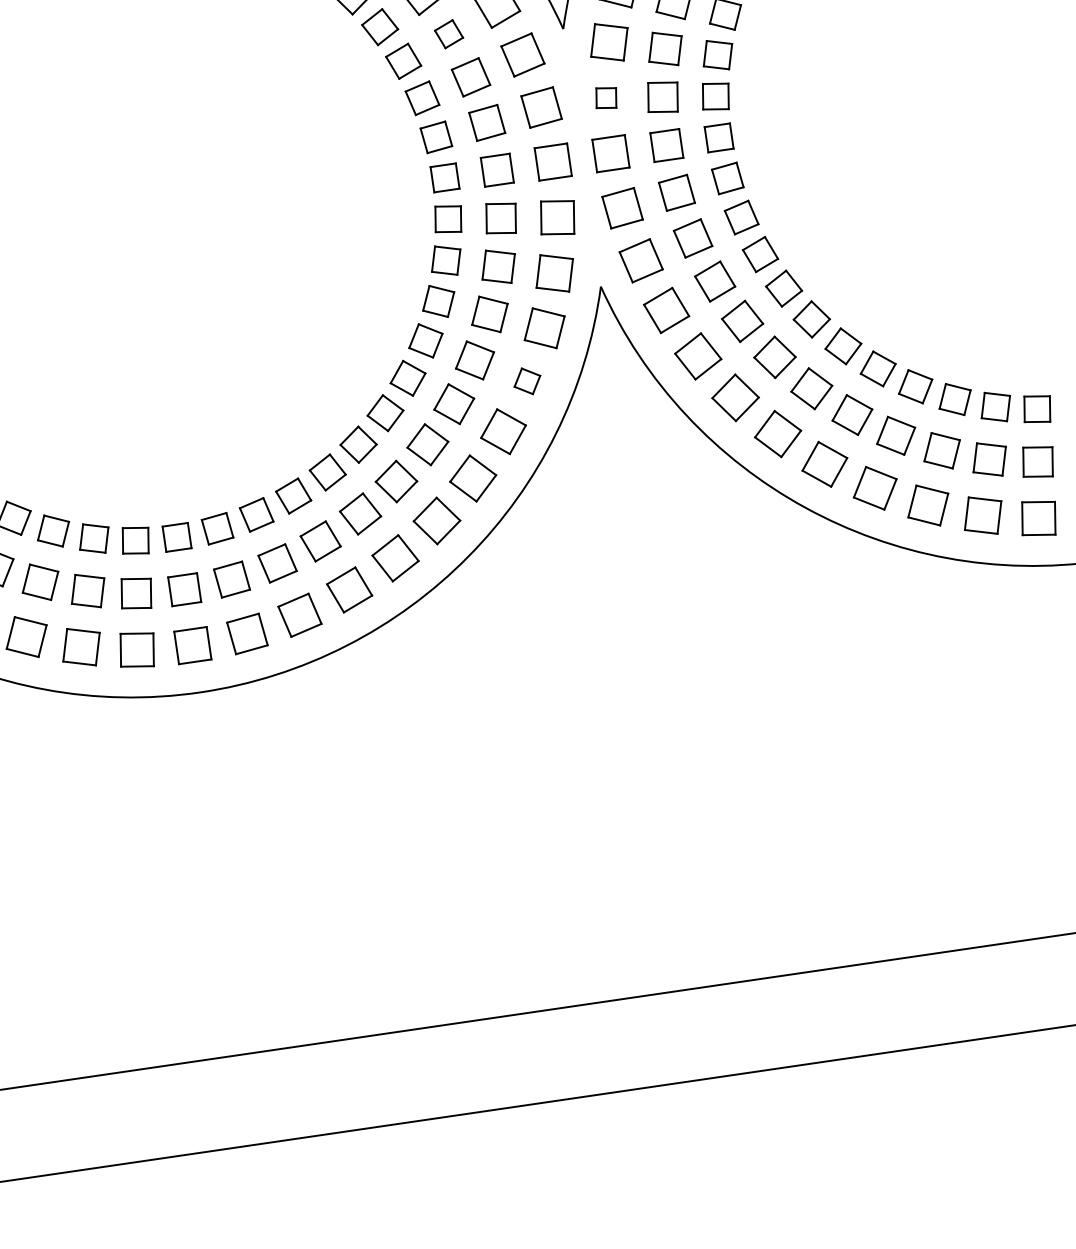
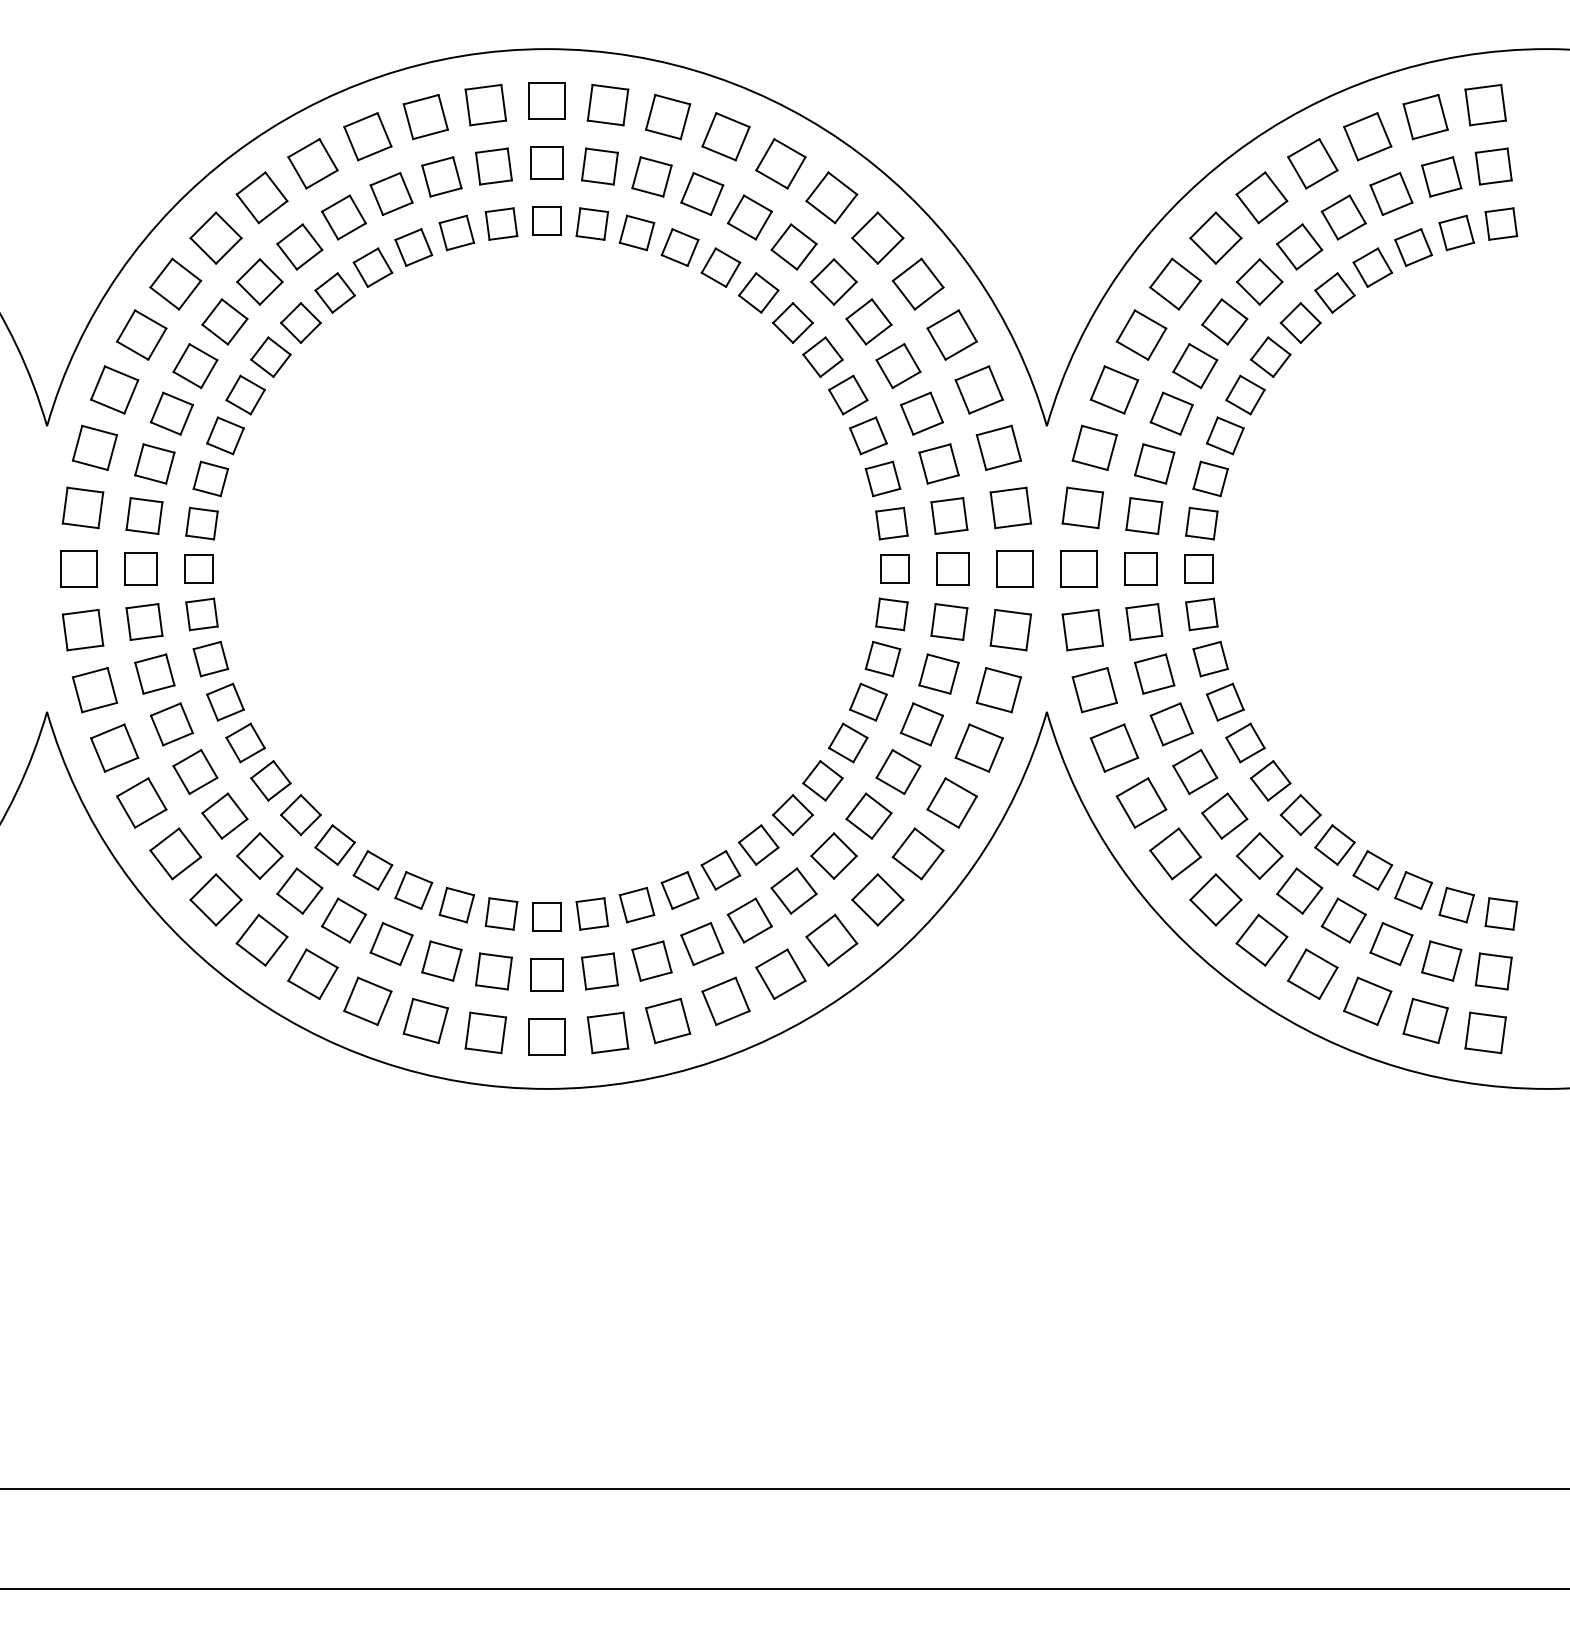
part: (448, 34) -> (921, 413), size x1.43
part: (606, 97) -> (1082, 507), size x1.67
part: (526, 380) -> (951, 802), size x1.67

